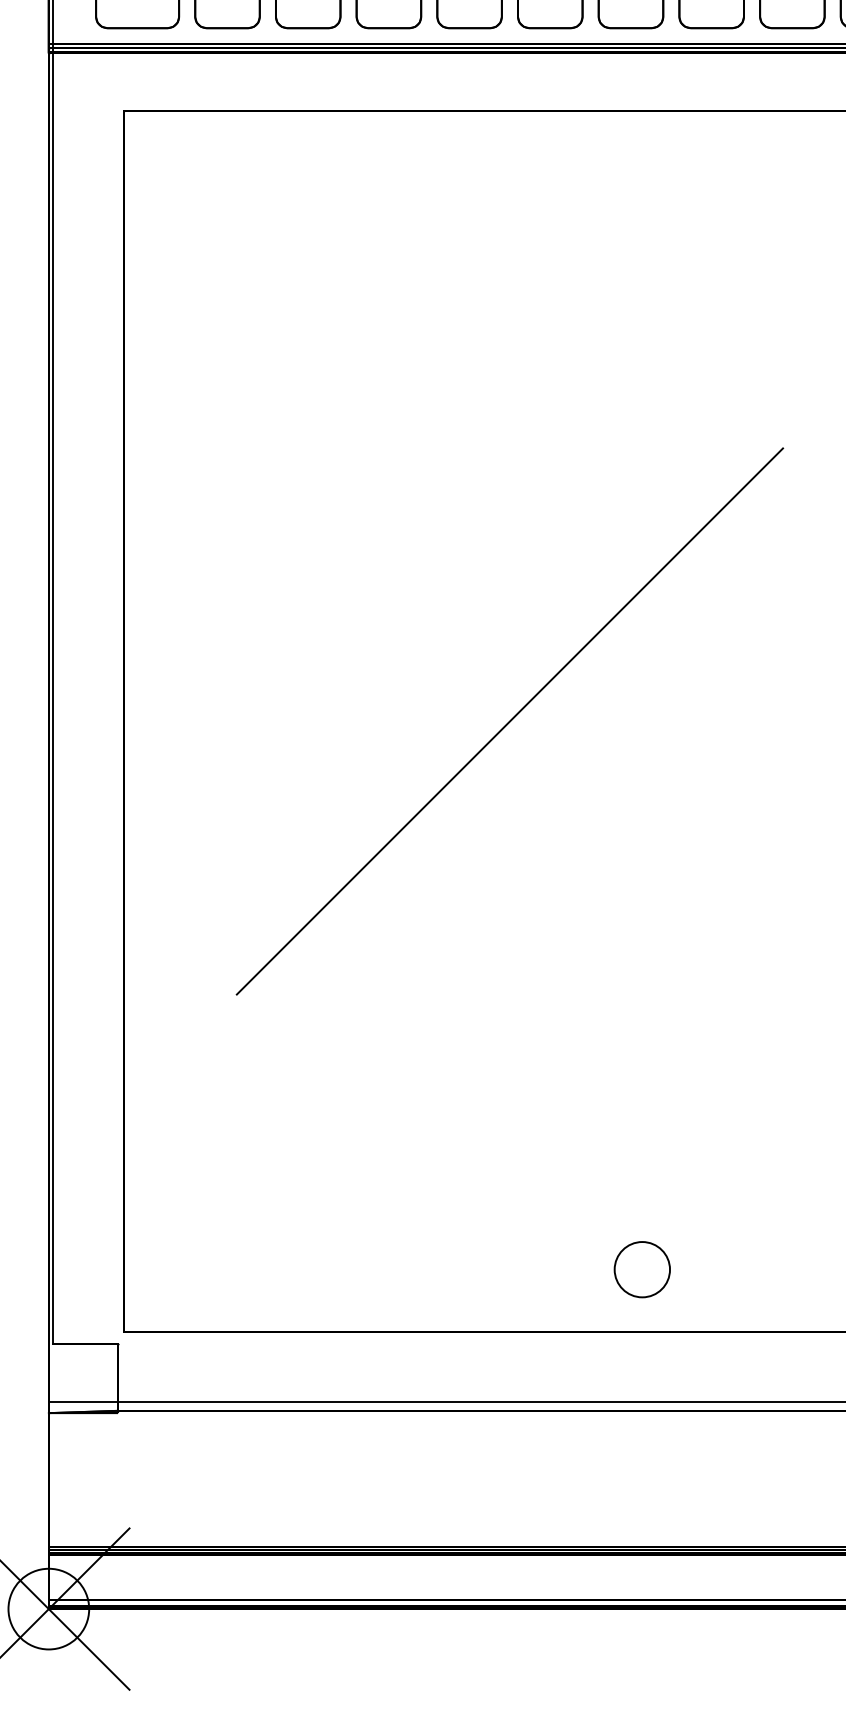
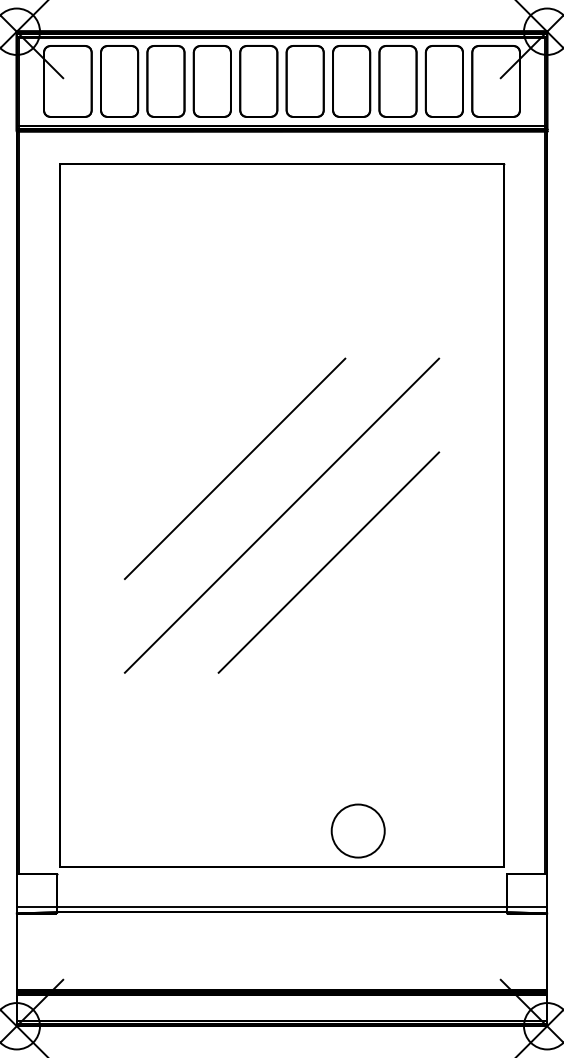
line: (427, 639) -> (234, 468), added
line: (590, 802) -> (328, 562), added
circle: (641, 1268) -> (357, 830), size x1.67

